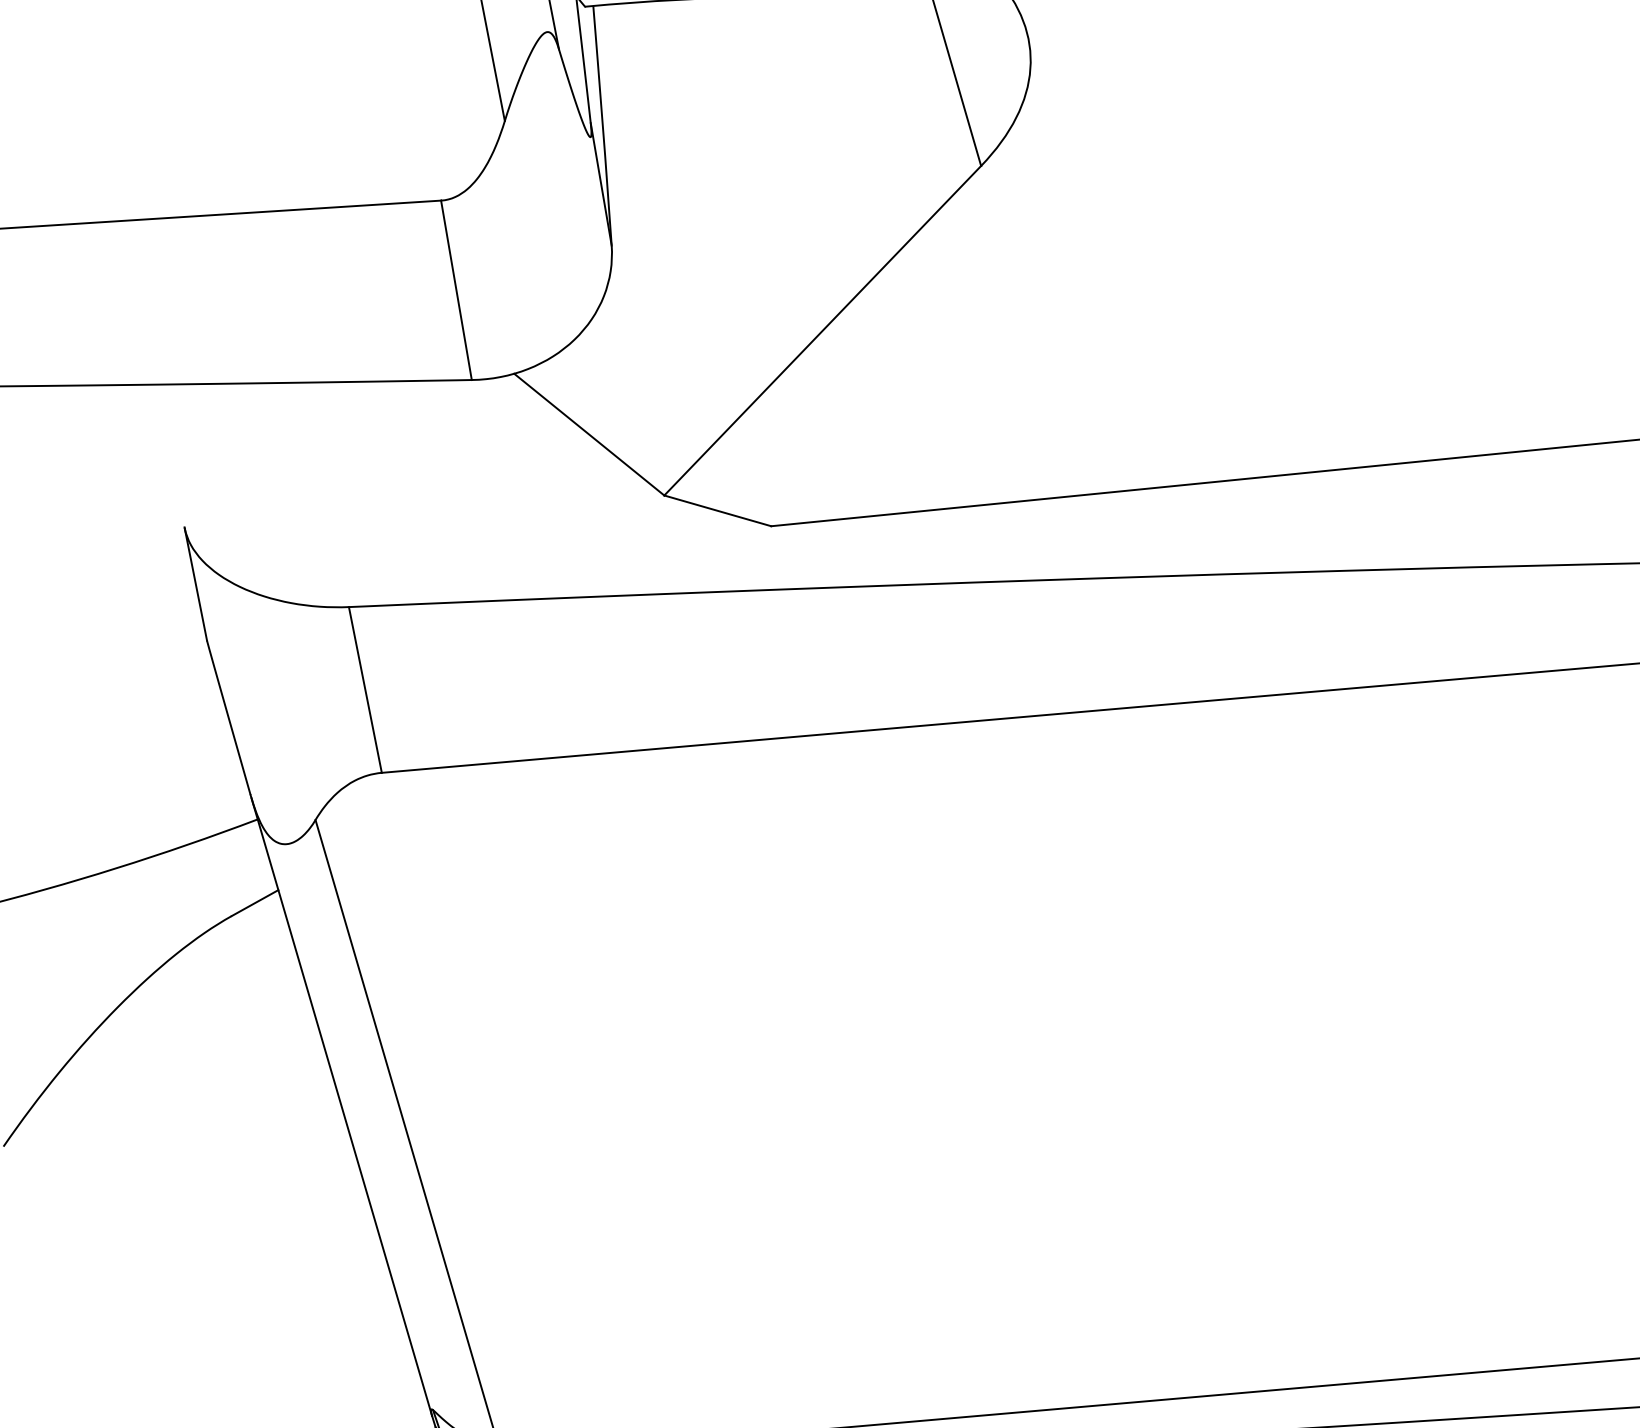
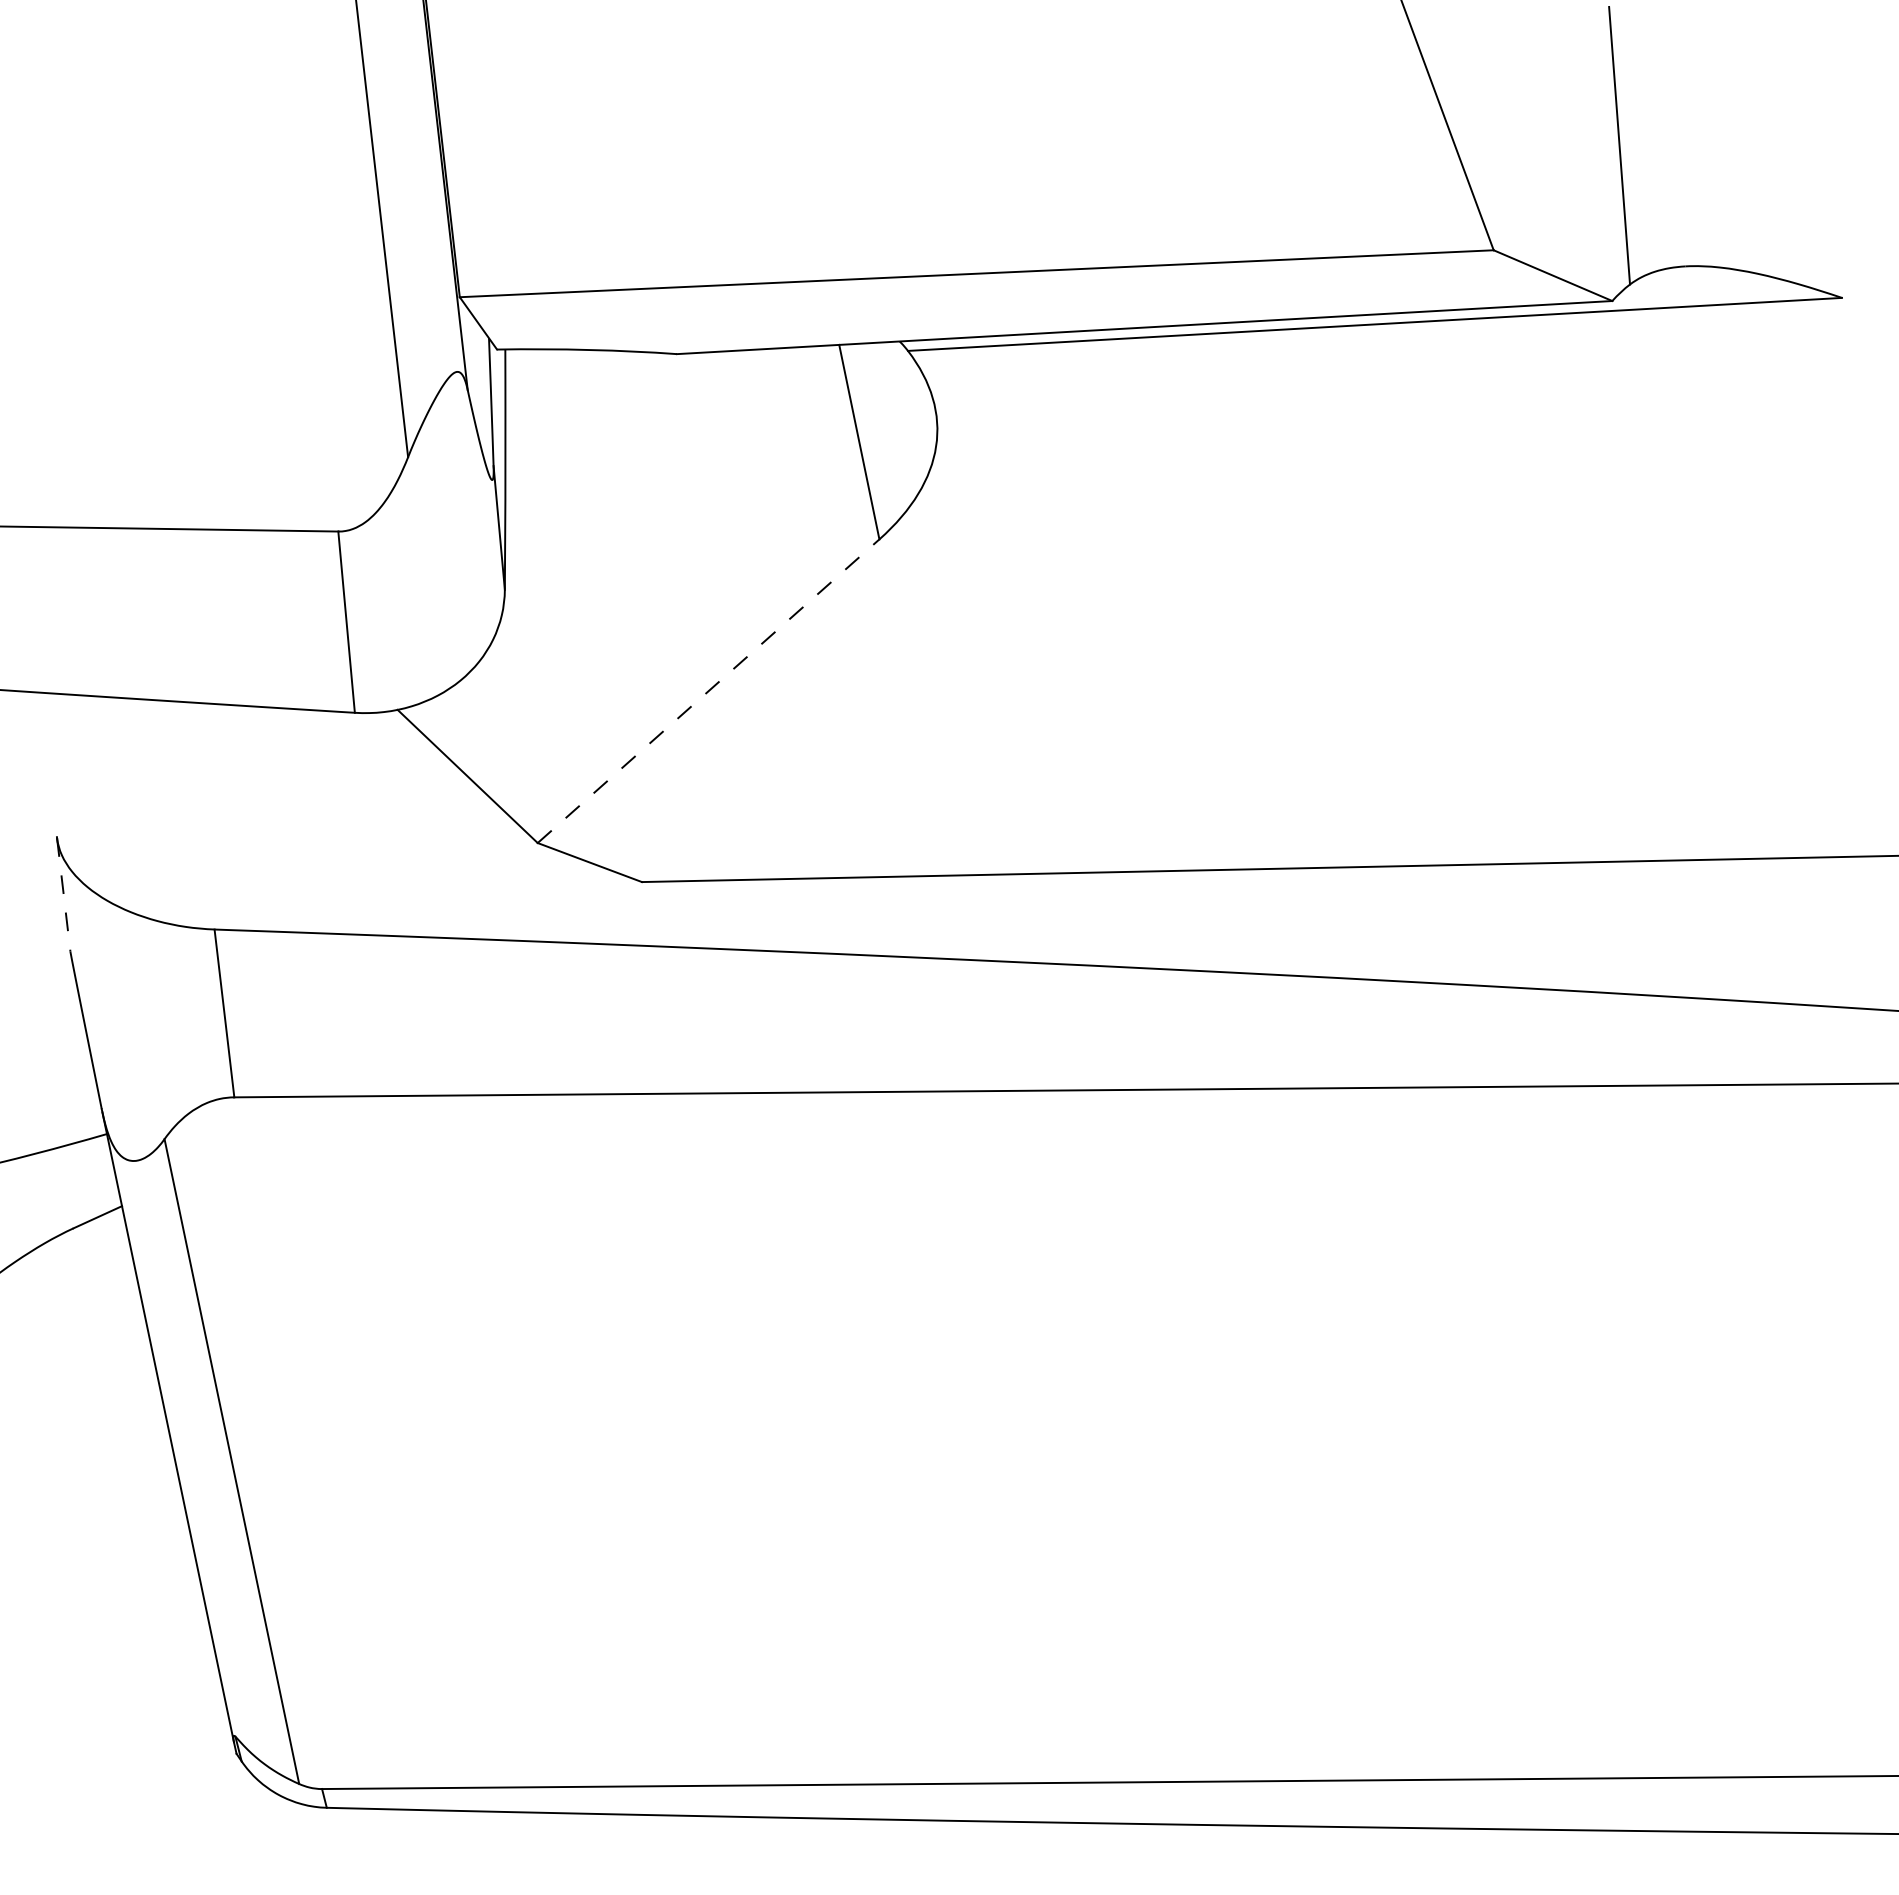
line: (822, 331) -> (708, 691), solid -> dashed
line: (195, 585) -> (63, 895), solid -> dashed

